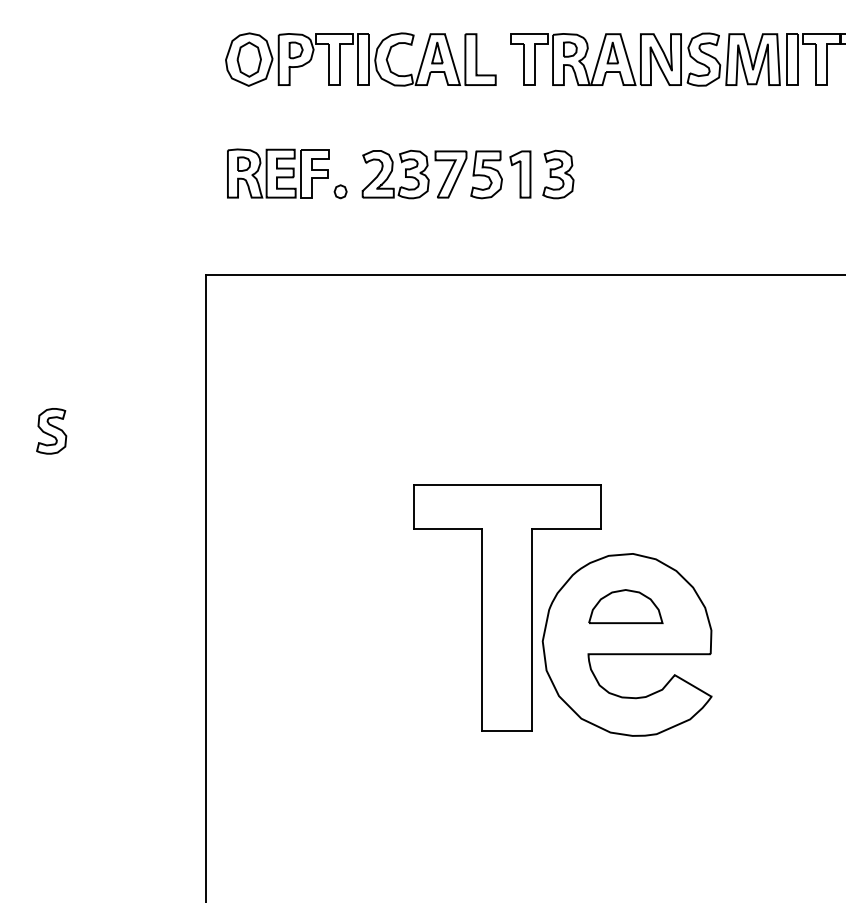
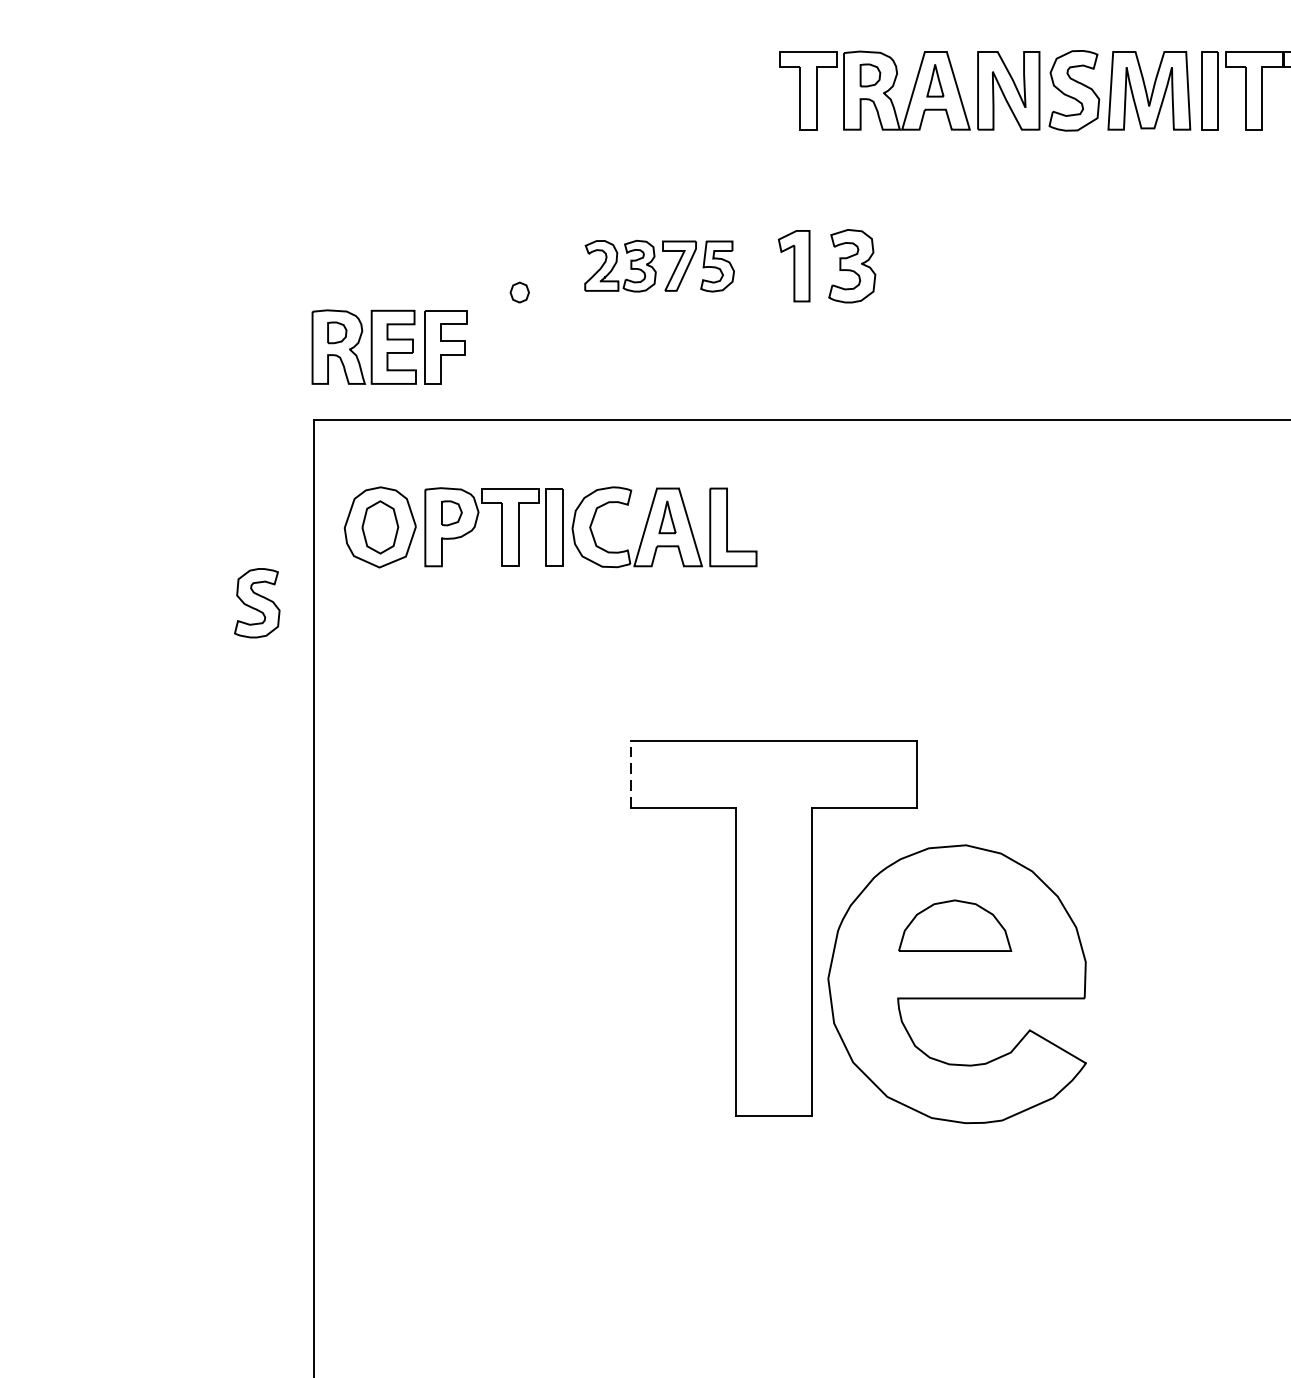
part: (360, 59) -> (550, 527), moved
part: (278, 173) -> (389, 347), moved
part: (431, 174) -> (658, 266), size x0.7
part: (51, 431) -> (257, 603), moved
line: (413, 507) -> (630, 774), solid -> dashed

